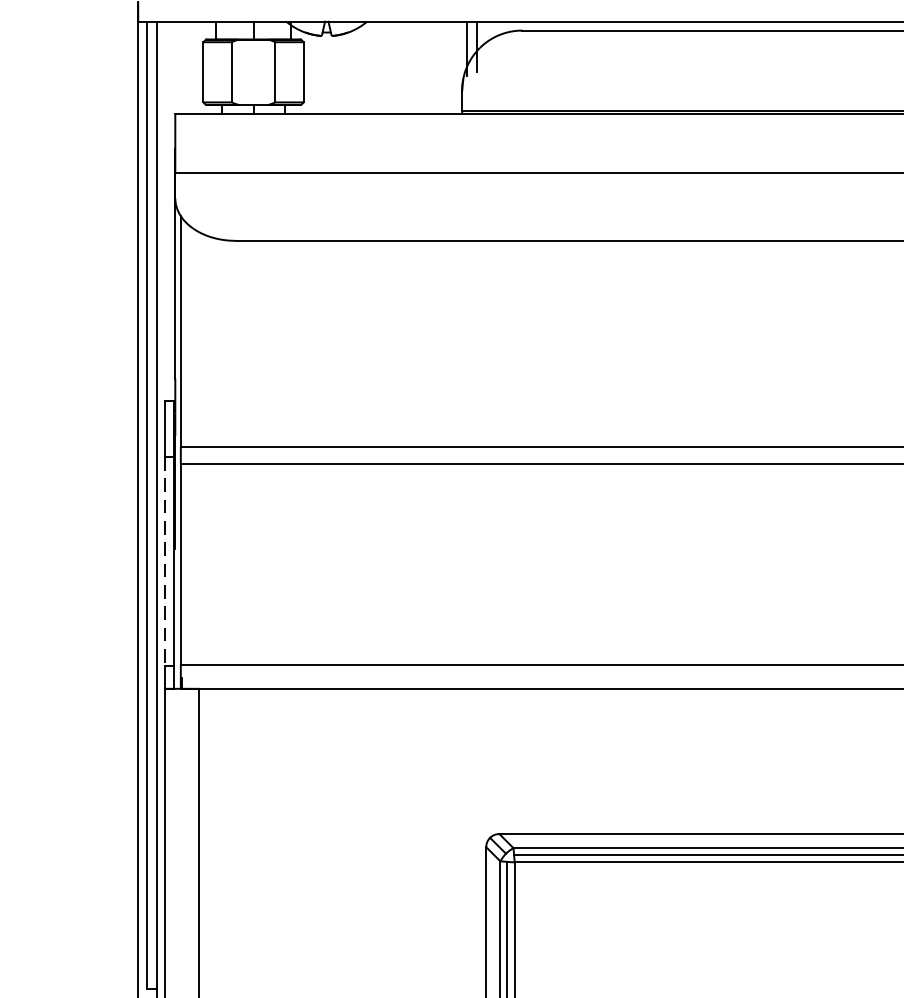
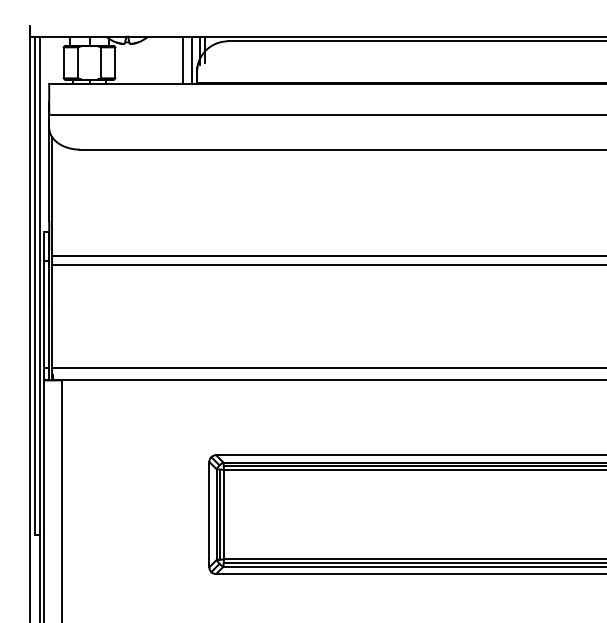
line: (434, 67) -> (182, 60), added
line: (453, 67) -> (192, 60), added
line: (166, 560) -> (44, 314), dashed -> solid

